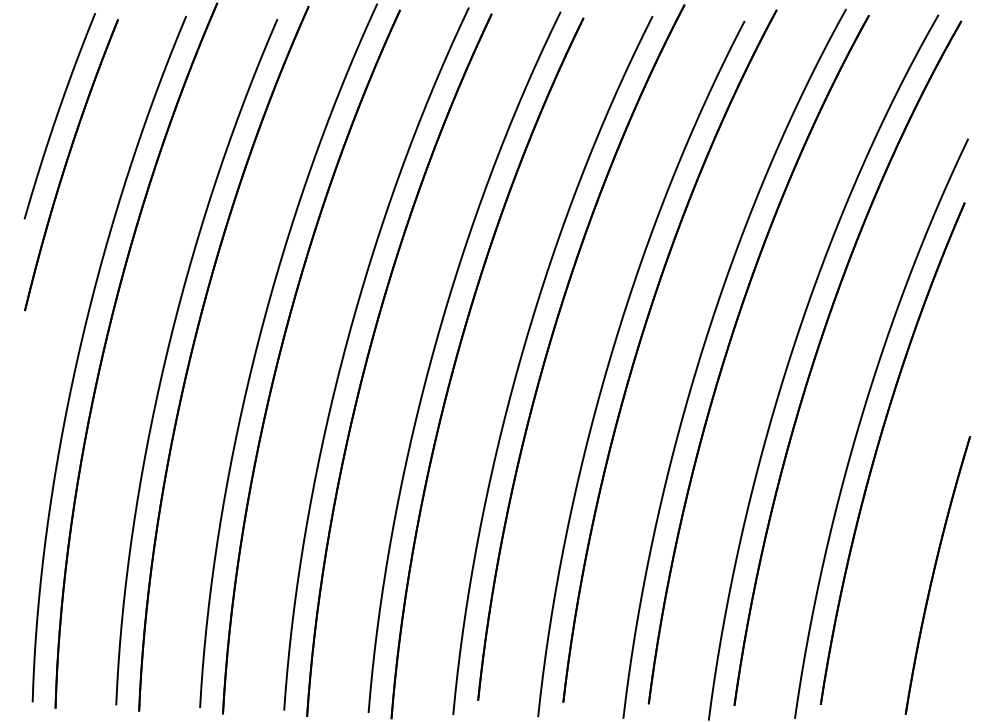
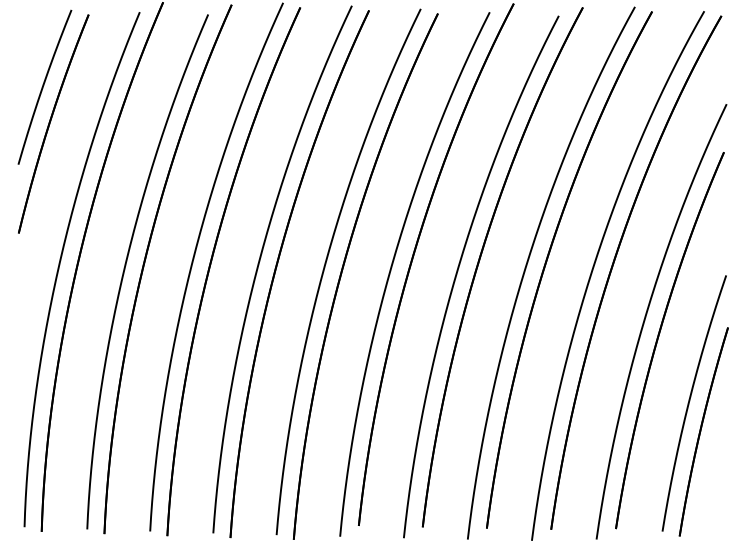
curve: (920, 534) -> (690, 401), added

